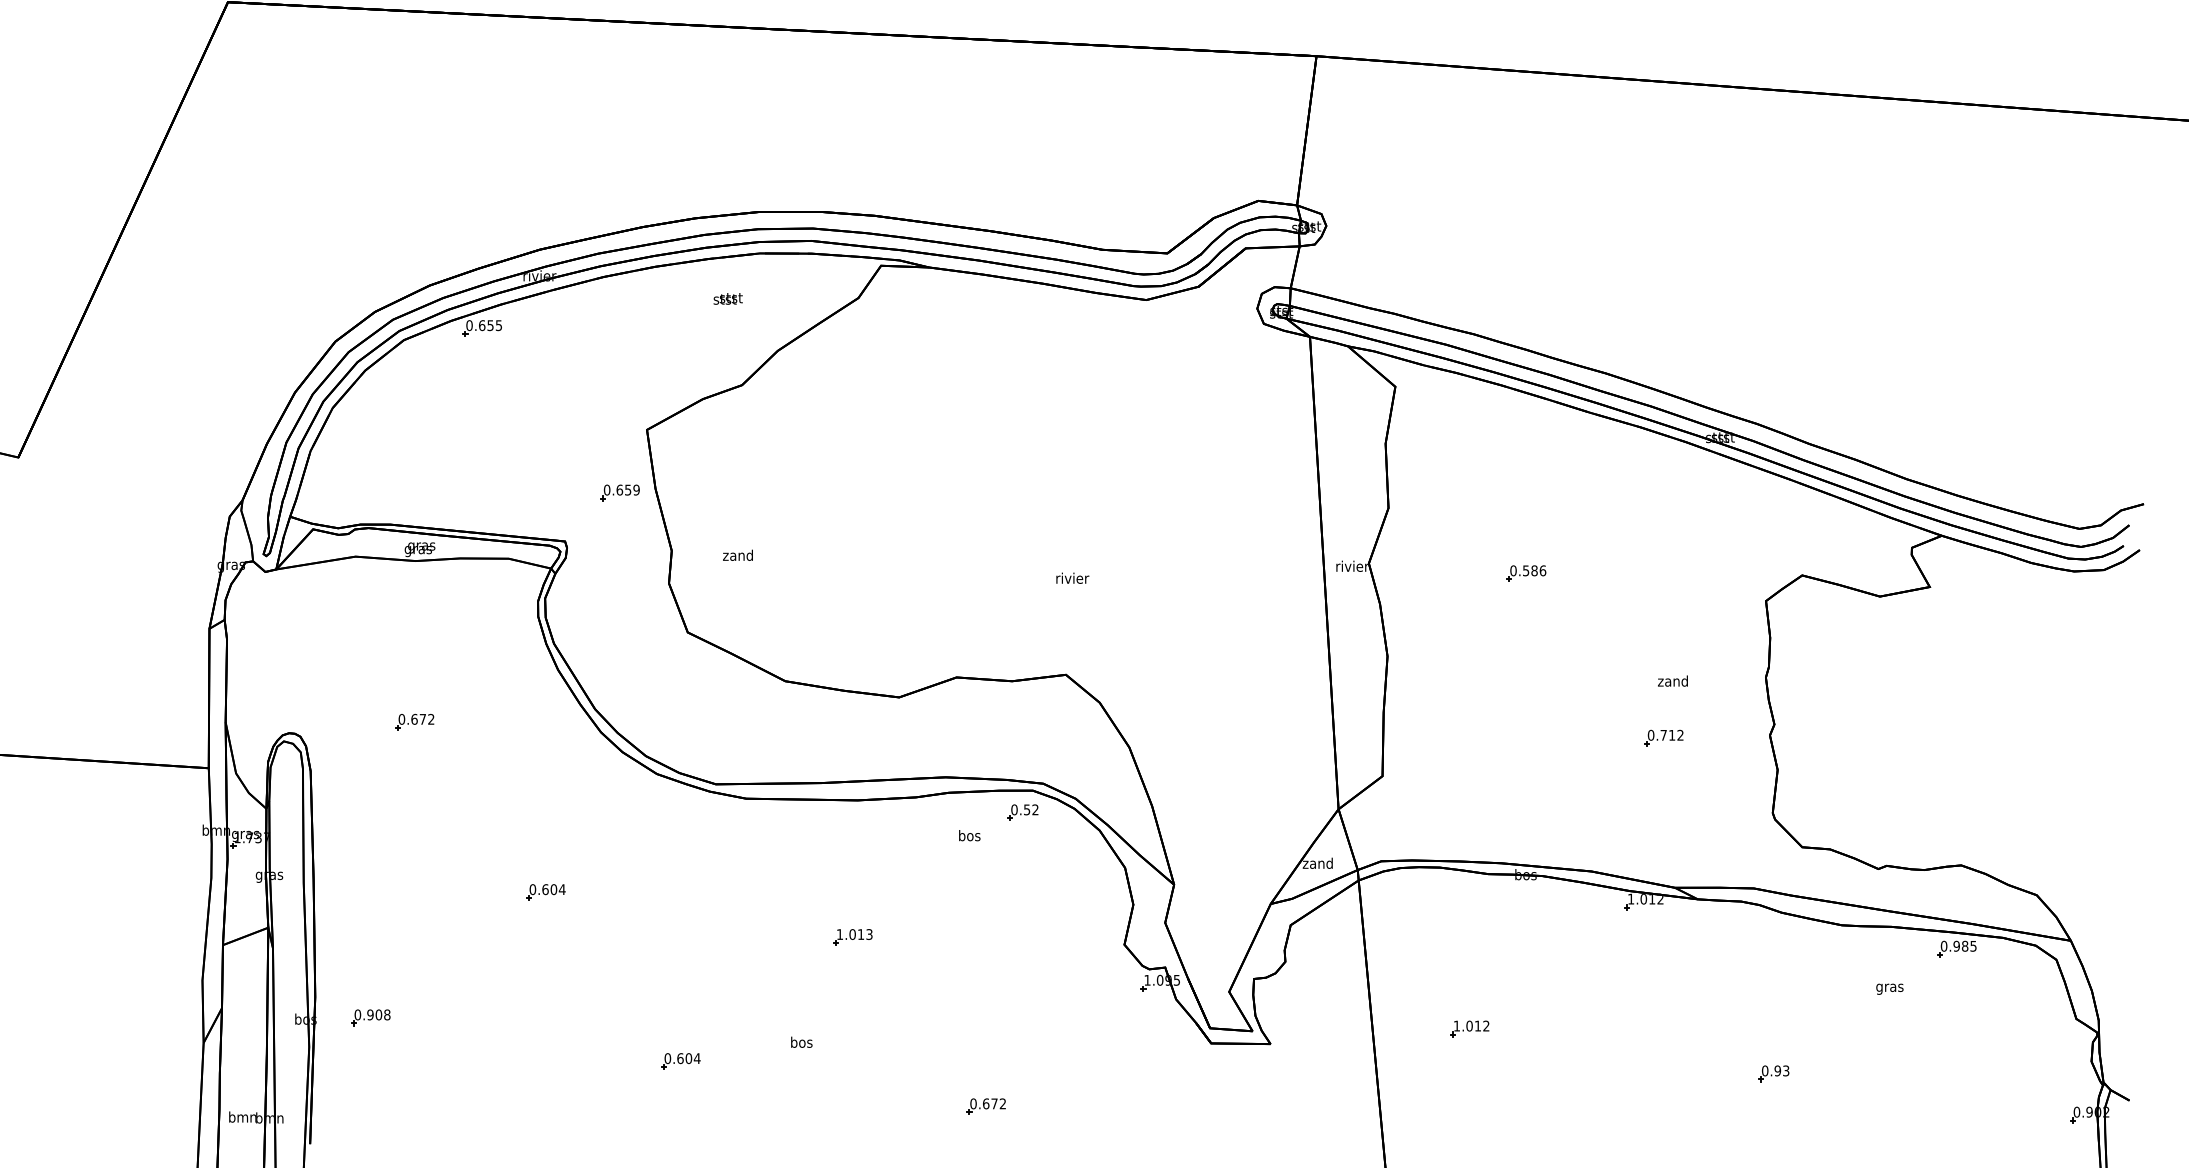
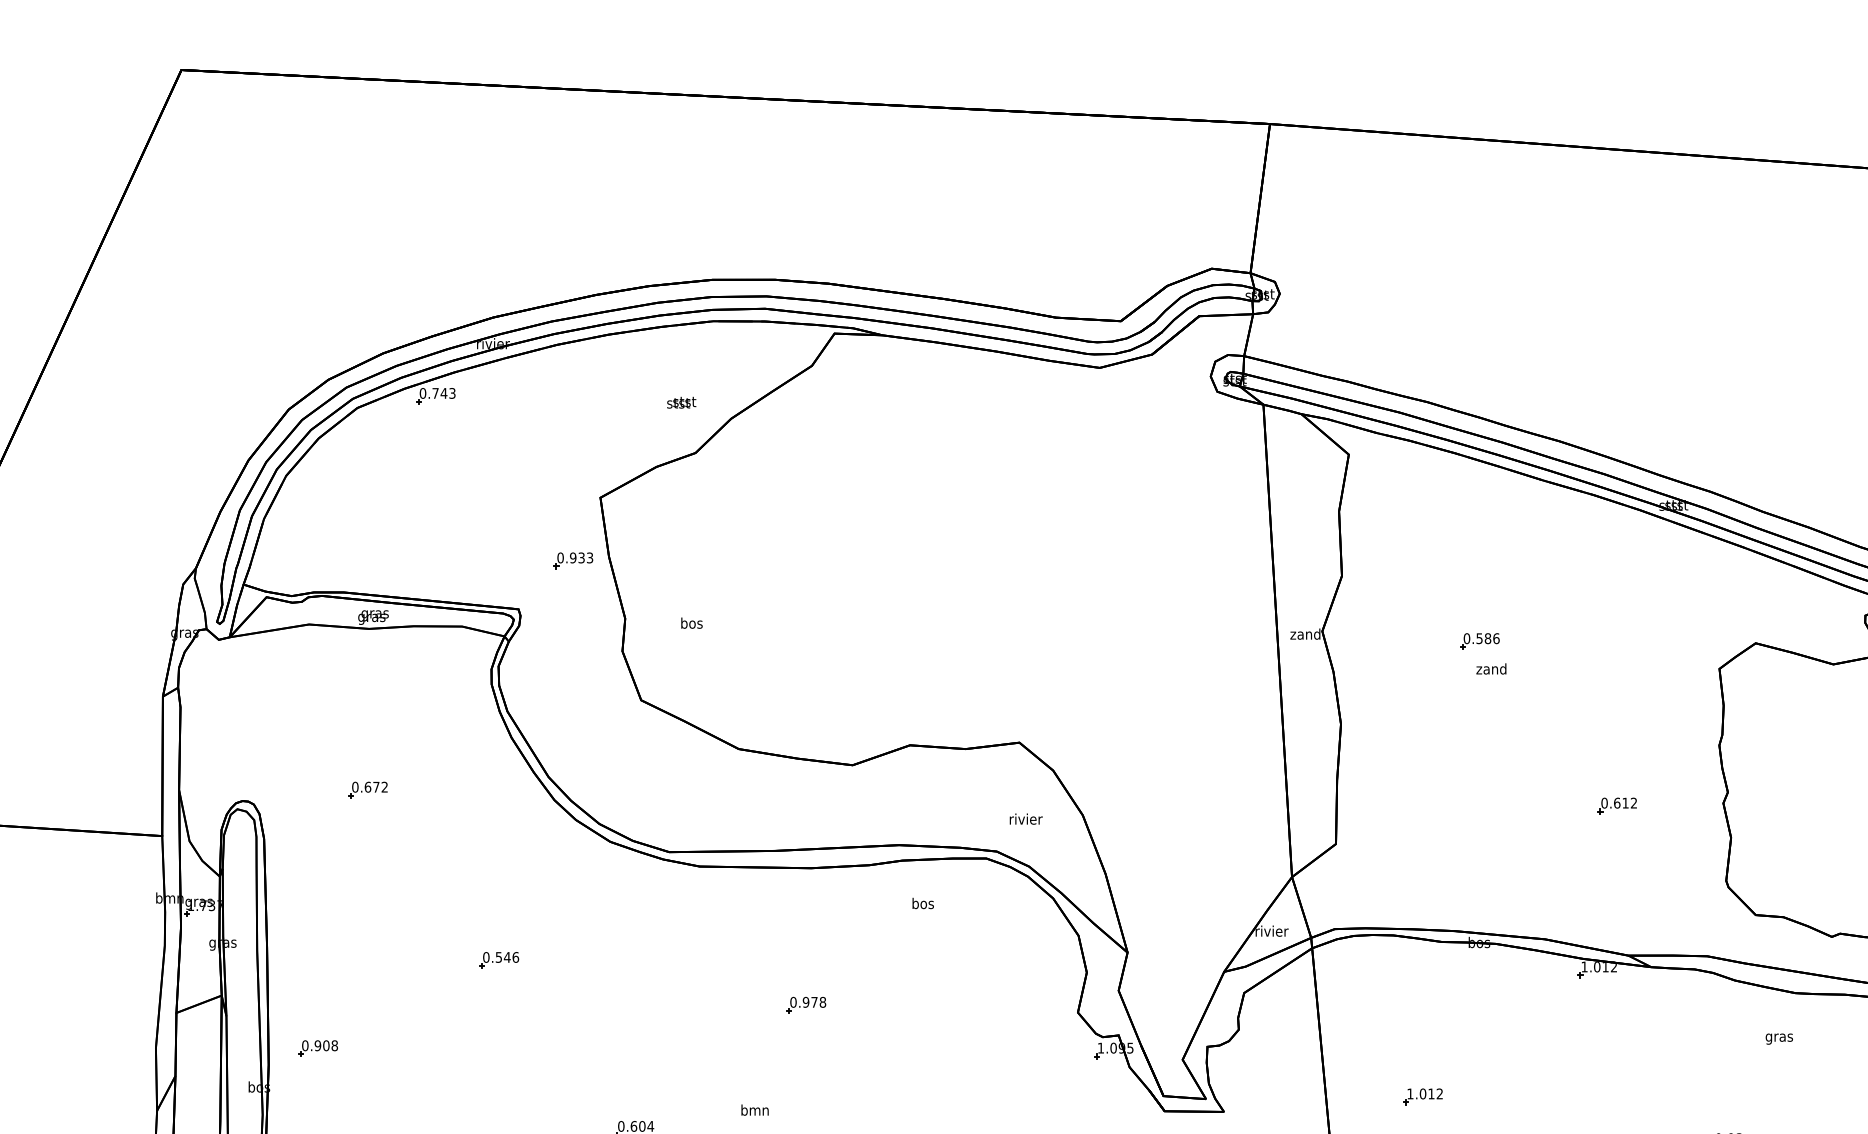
text: (727, 298) -> (680, 402), moved
text: (490, 325) -> (443, 393), 0.655 -> 0.743
text: (627, 489) -> (580, 557), 0.659 -> 0.933
text: (737, 554) -> (690, 622), zand -> bos
text: (1351, 565) -> (1304, 633), rivier -> zand
text: (1072, 577) -> (1025, 818), moved
text: (1672, 680) -> (1490, 668), moved
text: (1663, 734) -> (1616, 802), 0.712 -> 0.612
part: (1022, 812) -> (975, 880), removed
text: (1318, 862) -> (1271, 930), zand -> rivier
text: (553, 889) -> (506, 957), 0.604 -> 0.546
text: (854, 934) -> (807, 1002), 1.013 -> 0.978
text: (1889, 988) -> (1778, 1038), moved
part: (370, 1017) -> (317, 1048), moved
text: (801, 1041) -> (754, 1109), bos -> bmn

